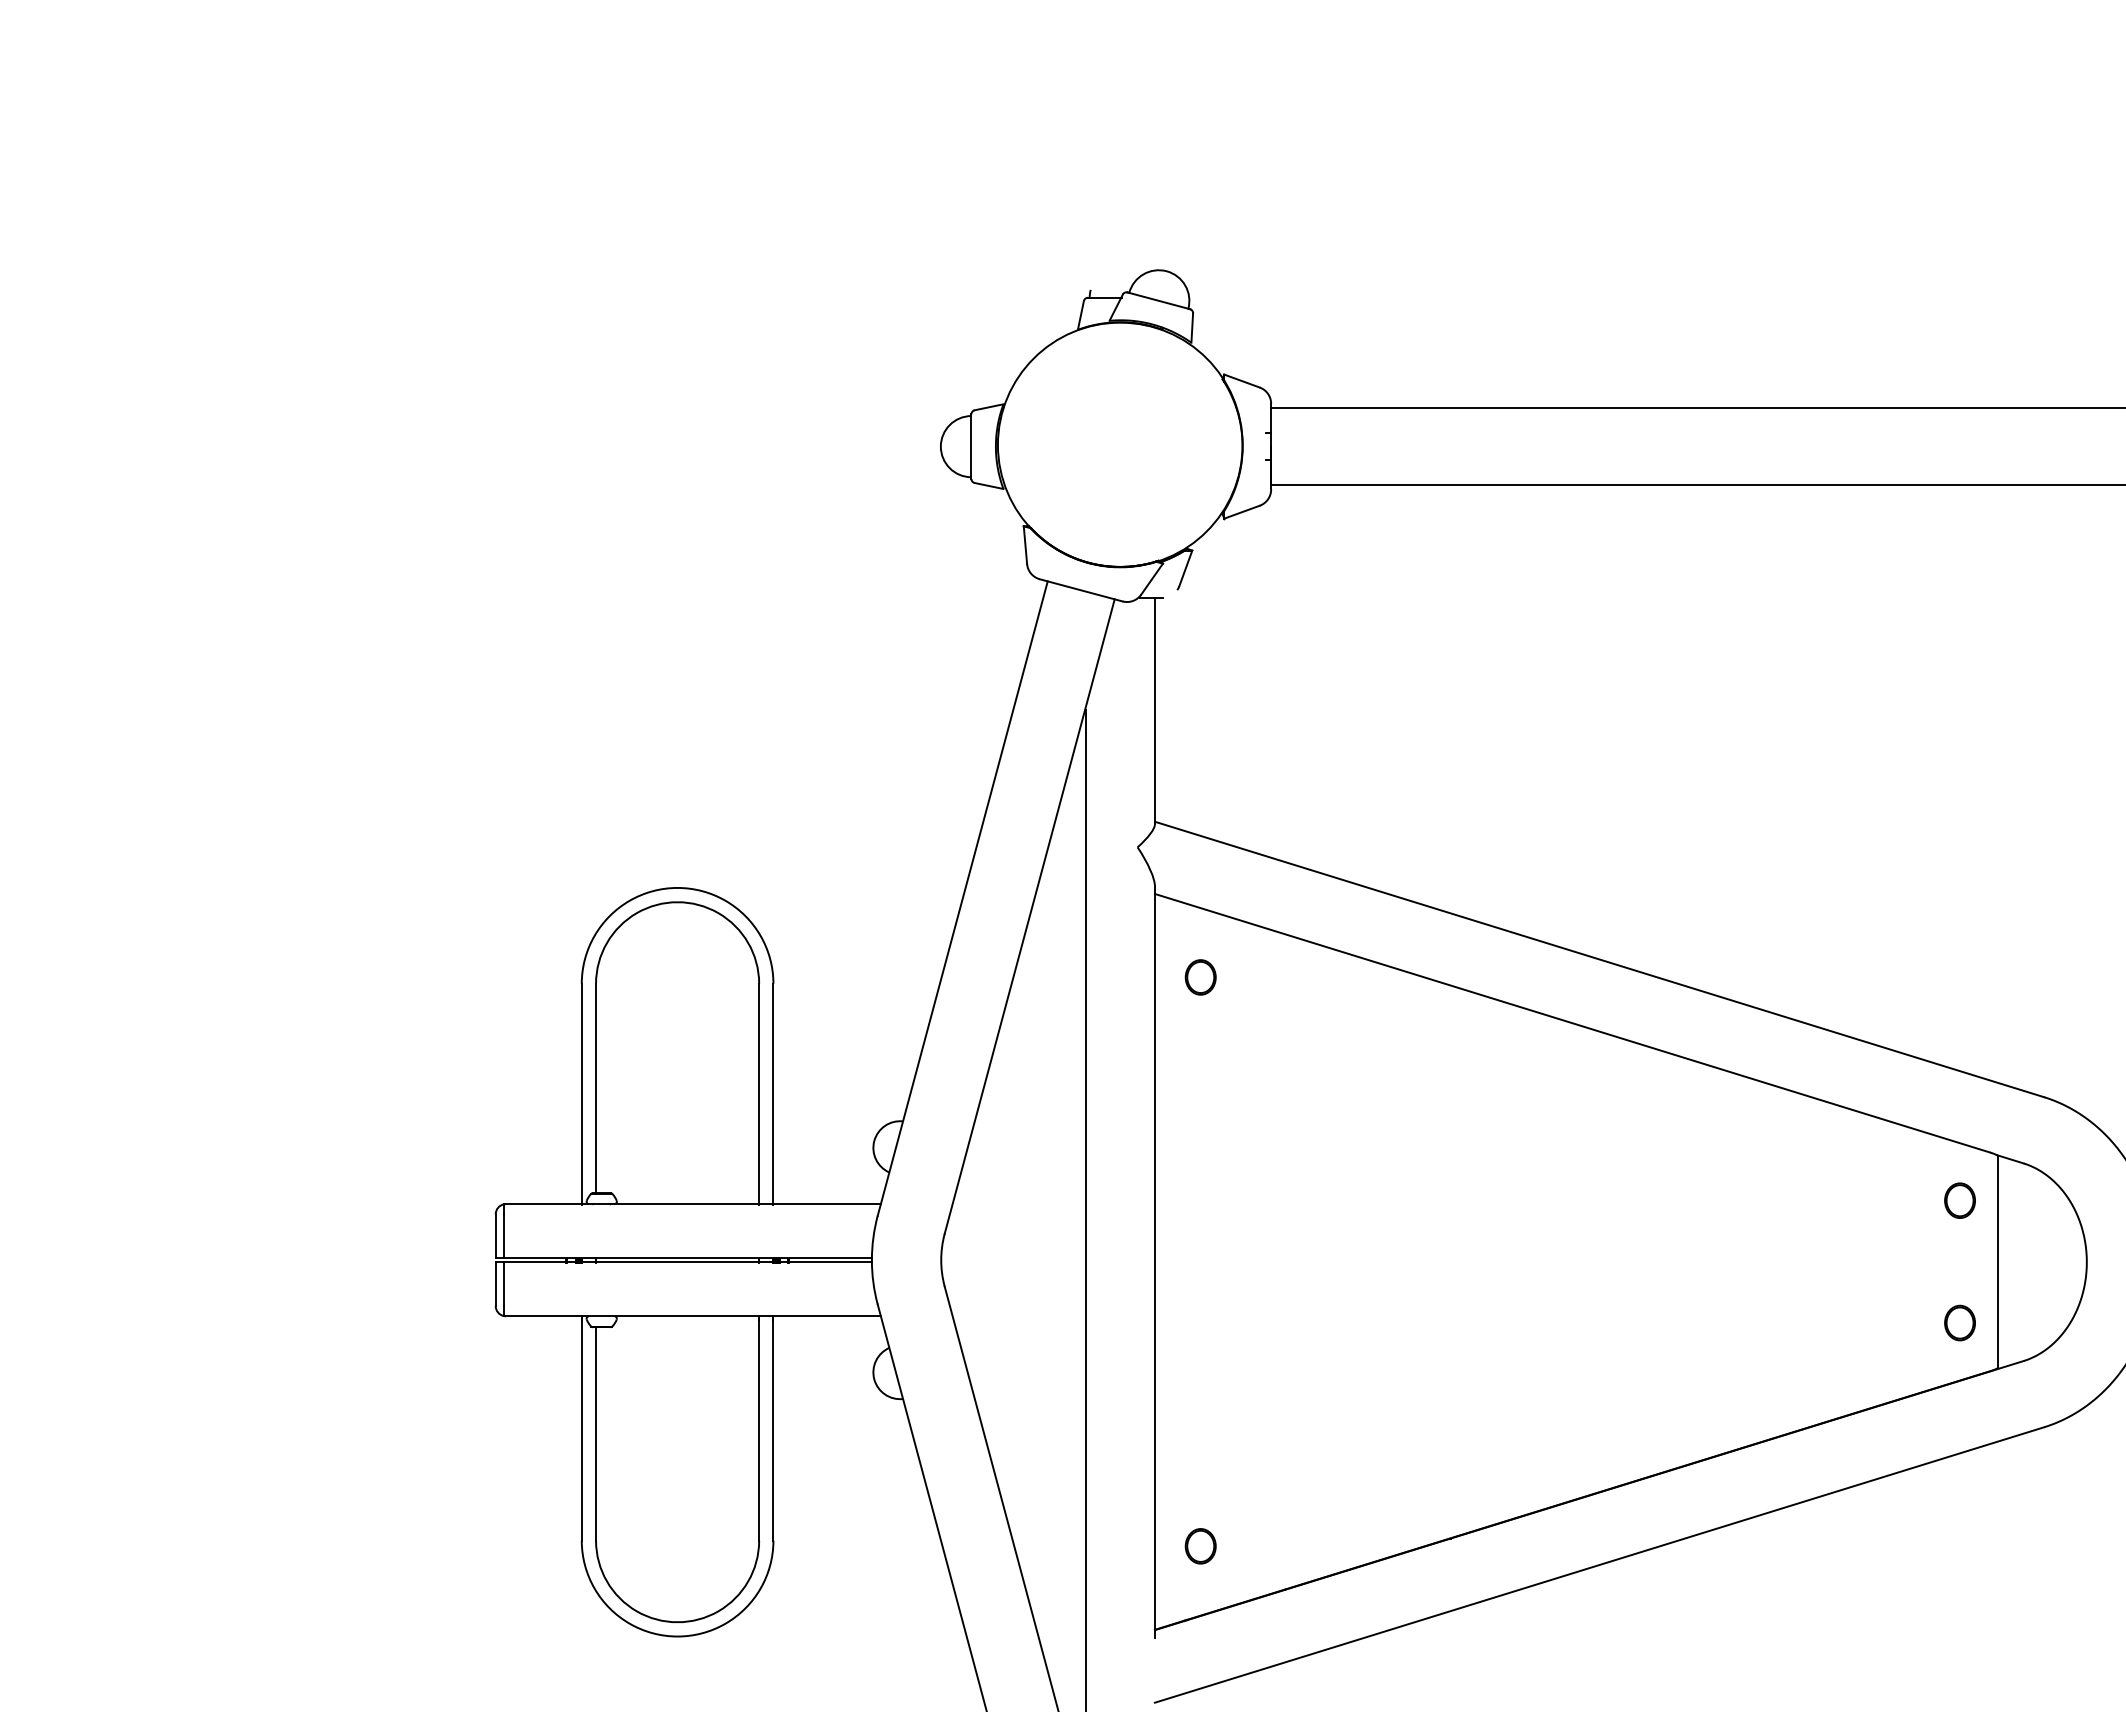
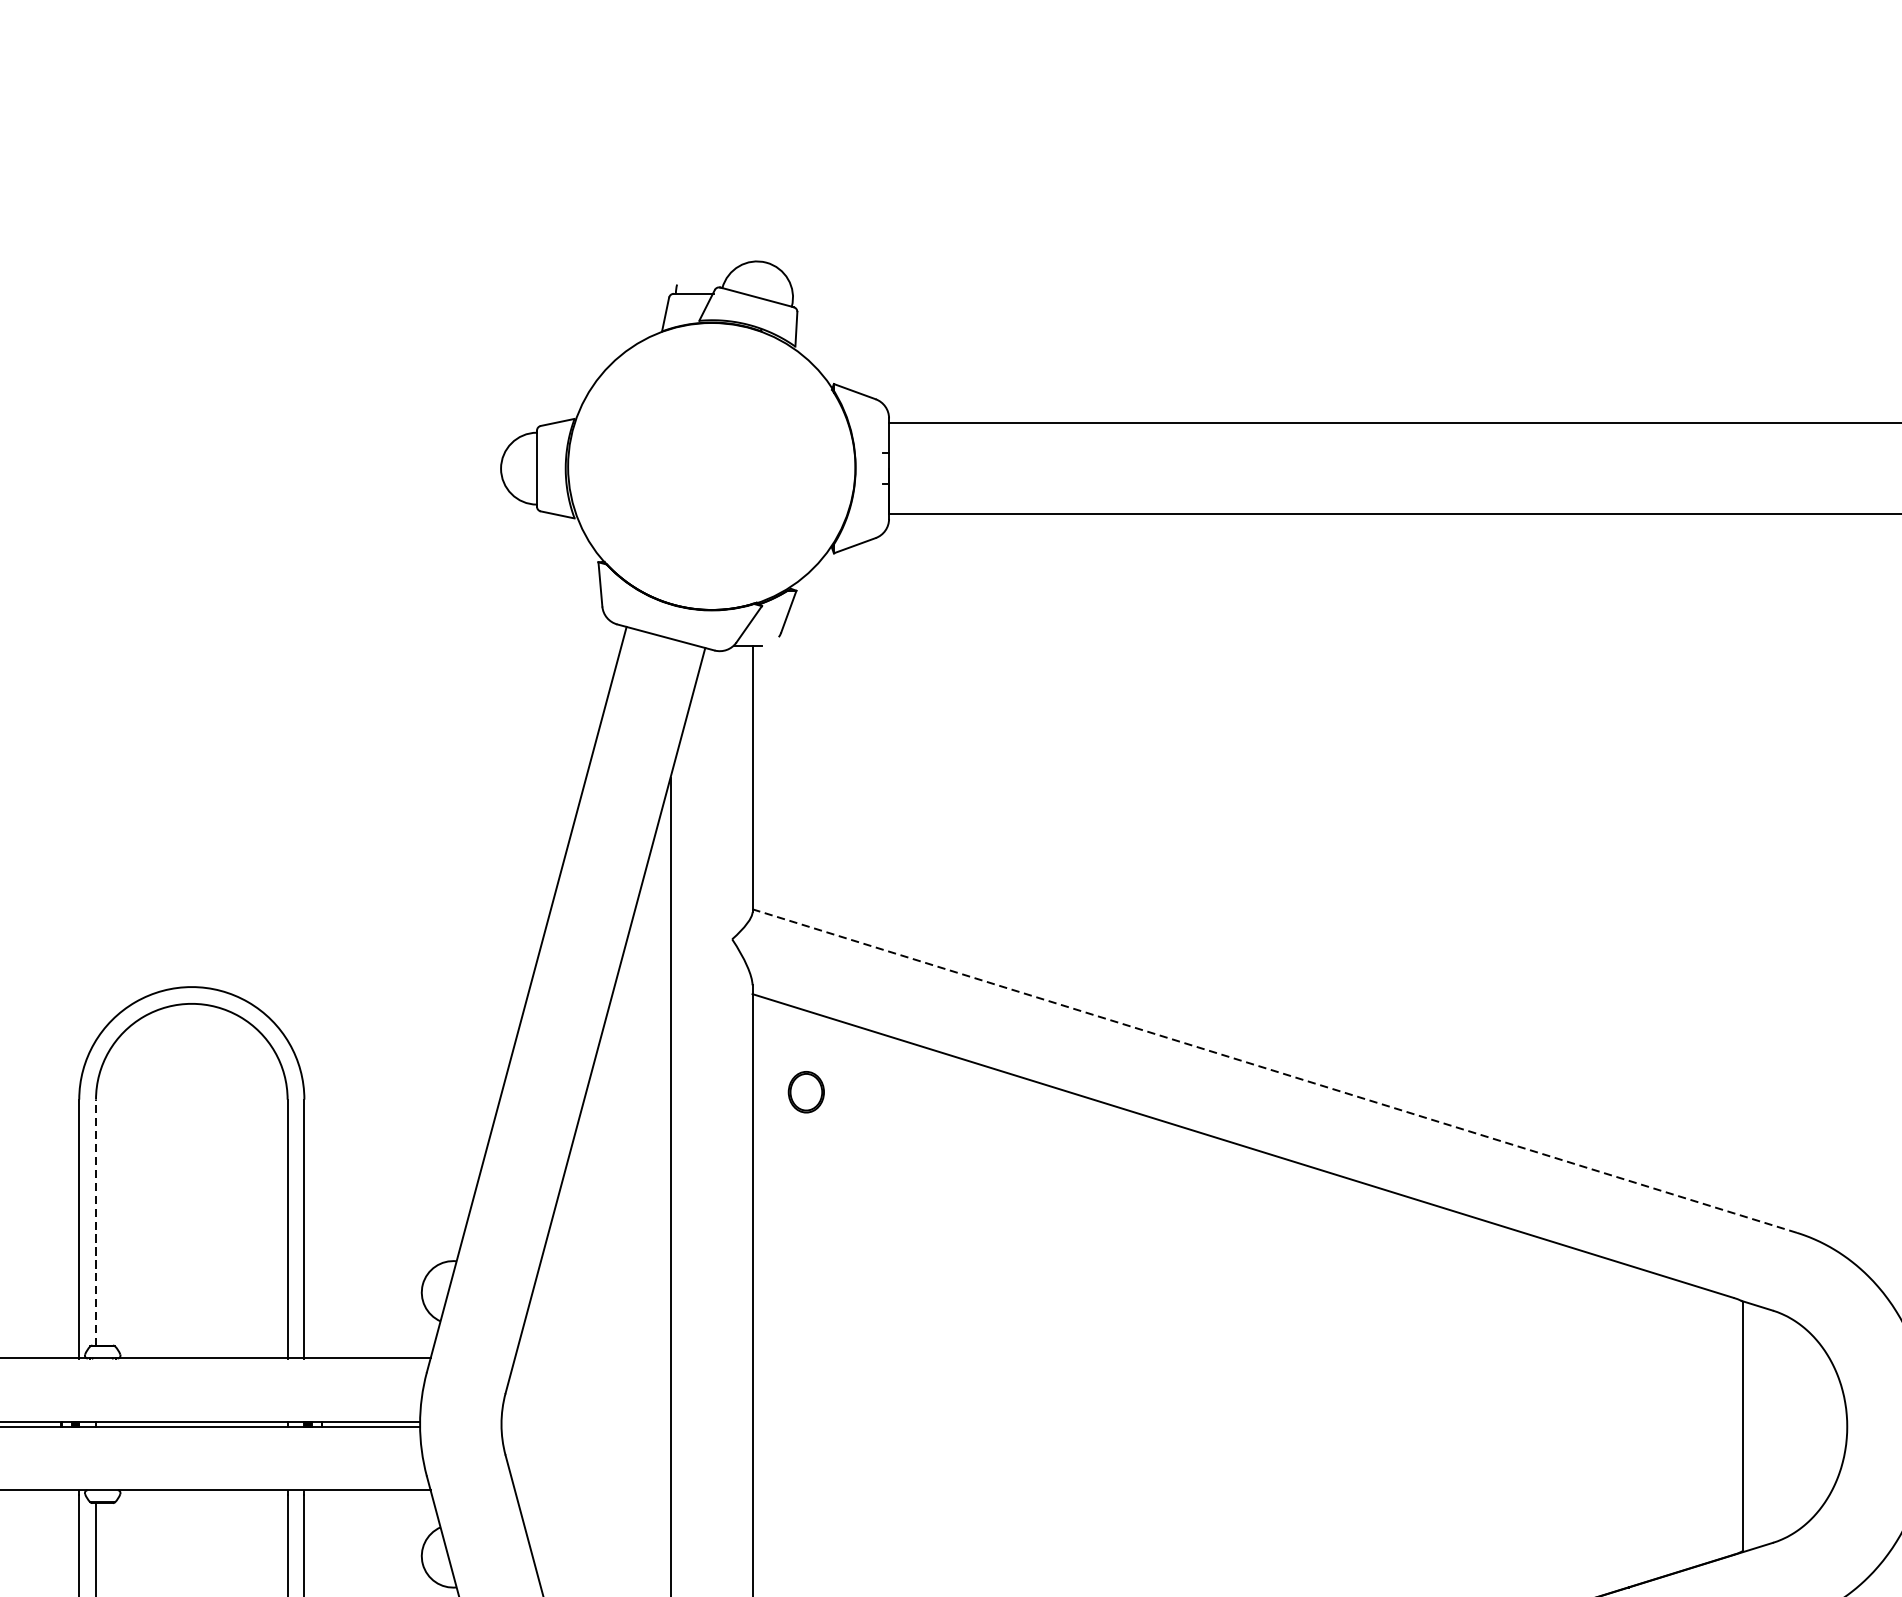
line: (1599, 959) -> (1274, 1071), solid -> dashed
line: (596, 1088) -> (96, 1222), solid -> dashed
part: (1959, 1200) -> (1697, 1354), removed
part: (1959, 1322) -> (1697, 1497), removed

